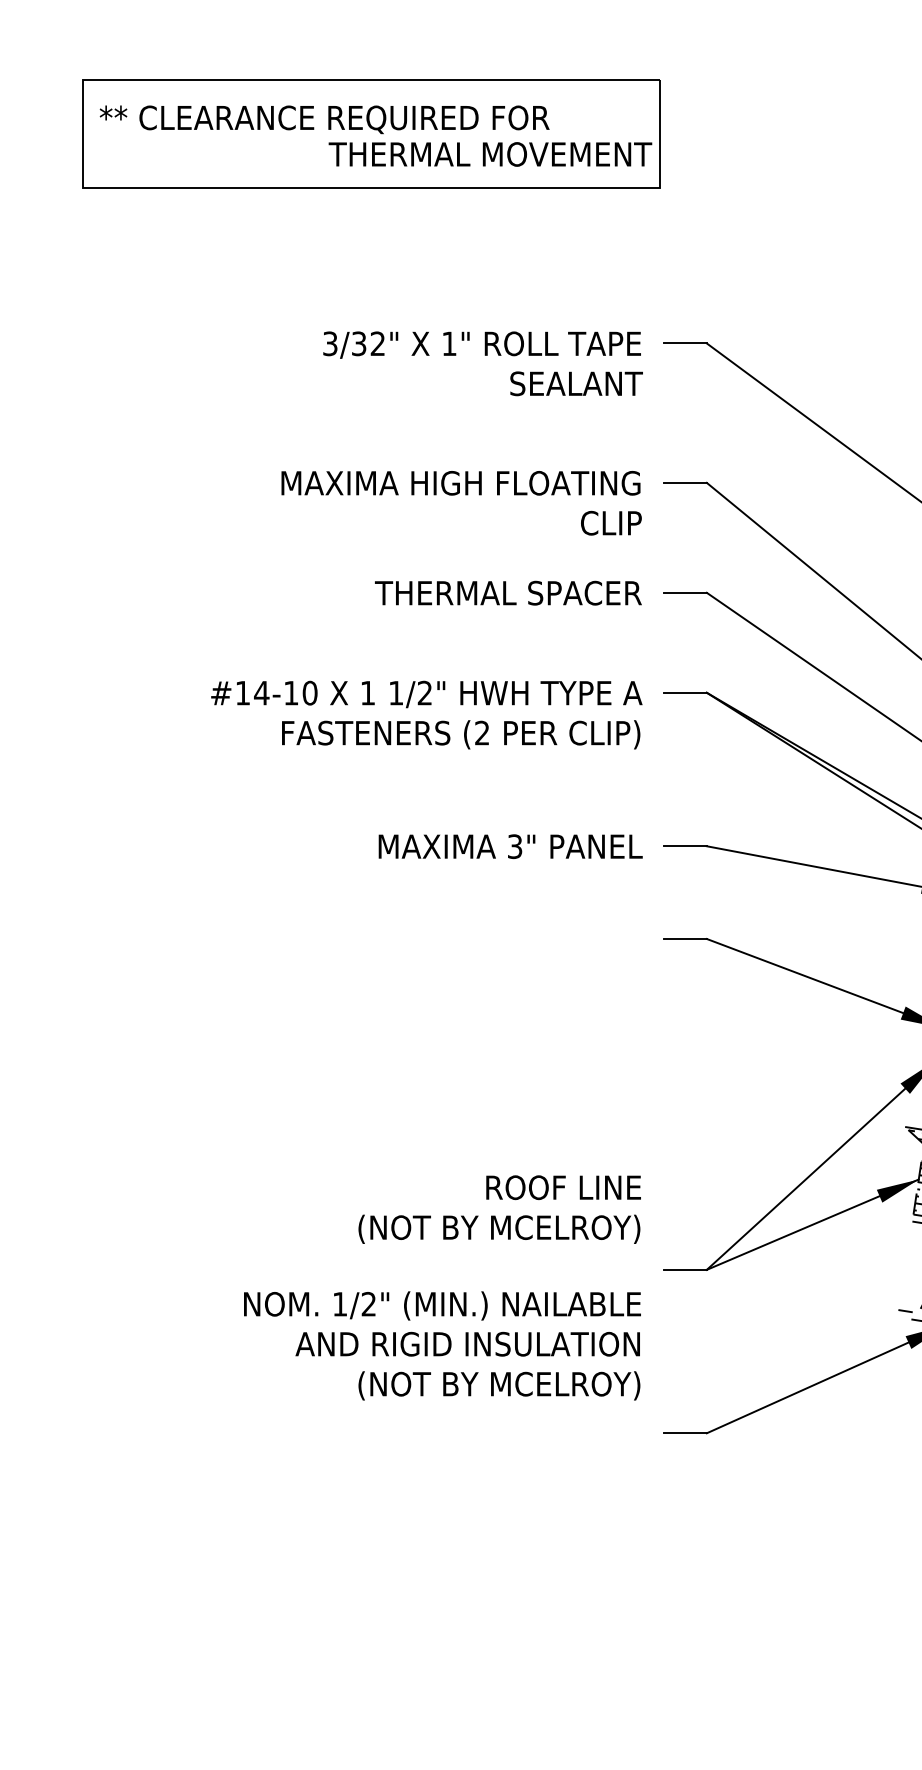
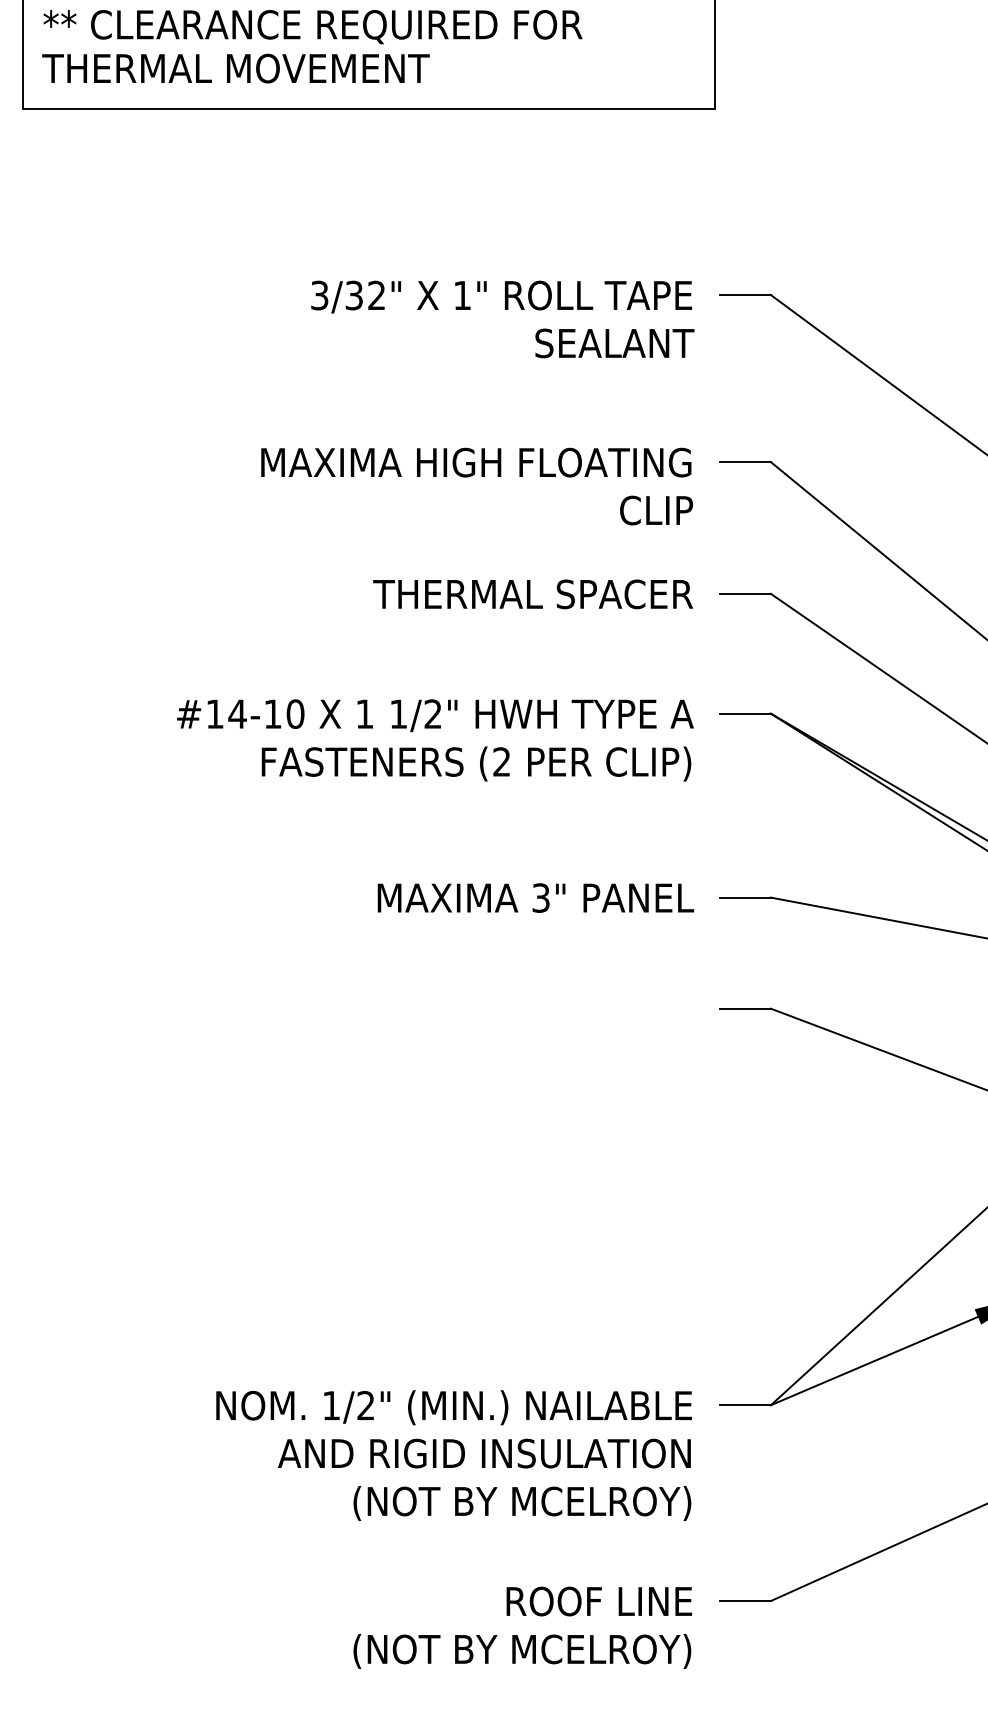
text: (490, 154) -> (236, 68), moved
text: (499, 1209) -> (522, 1627), moved
text: (442, 1345) -> (454, 1455), moved

